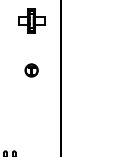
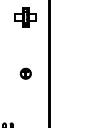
part: (31, 70) -> (25, 73), moved

